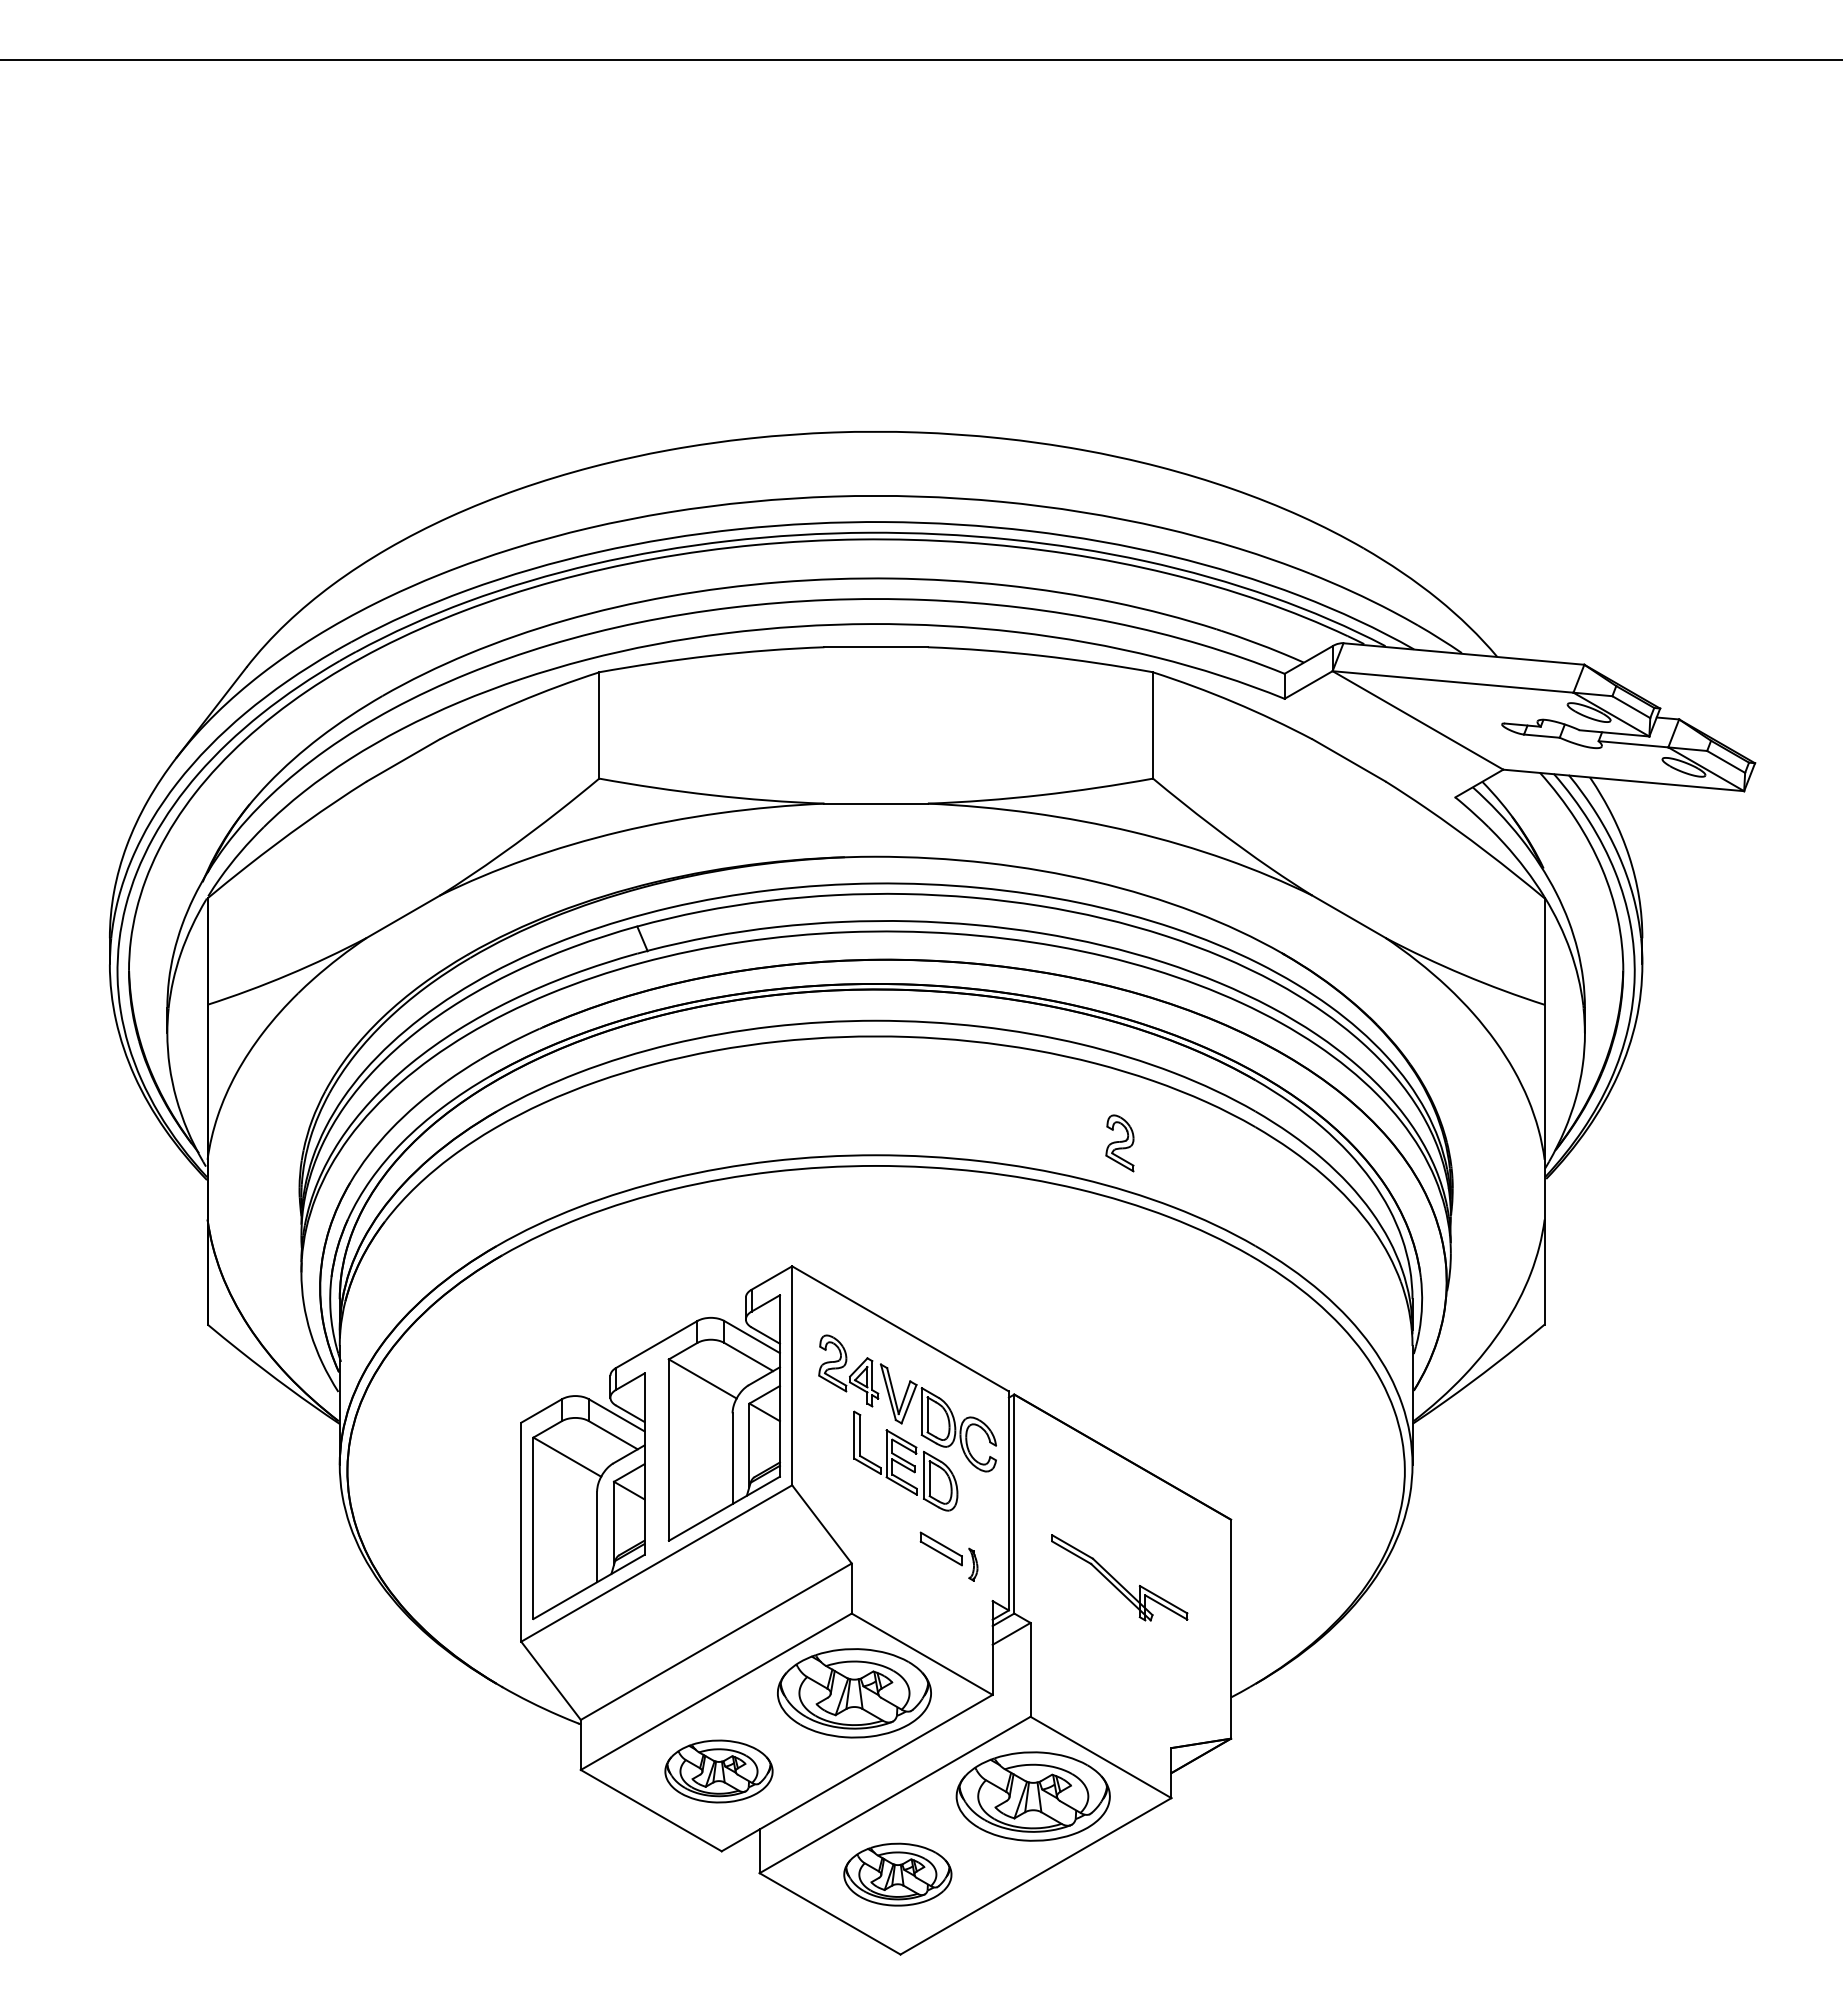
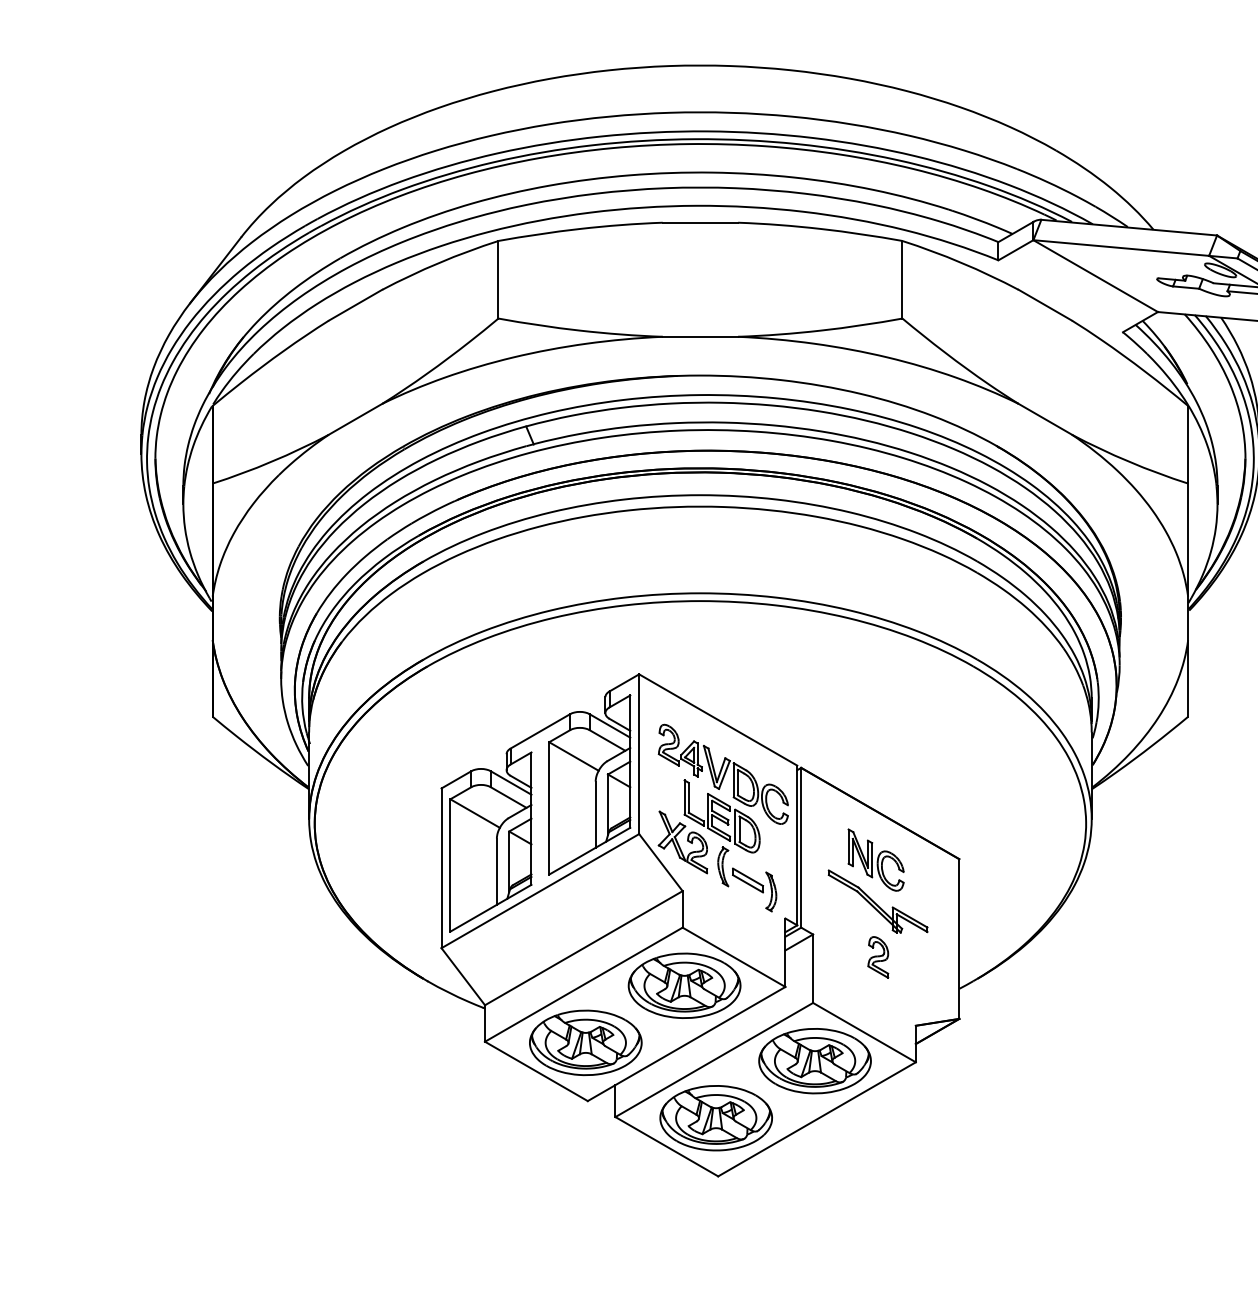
part: (1119, 1143) -> (877, 957), moved
part: (858, 1495) -> (687, 841), added
part: (1116, 1520) -> (875, 859), added
part: (907, 1529) -> (723, 866), added
part: (973, 1564) -> (771, 891), size x1.67
part: (718, 1771) -> (585, 1042), size x1.43
part: (897, 1874) -> (716, 1118), size x1.43

